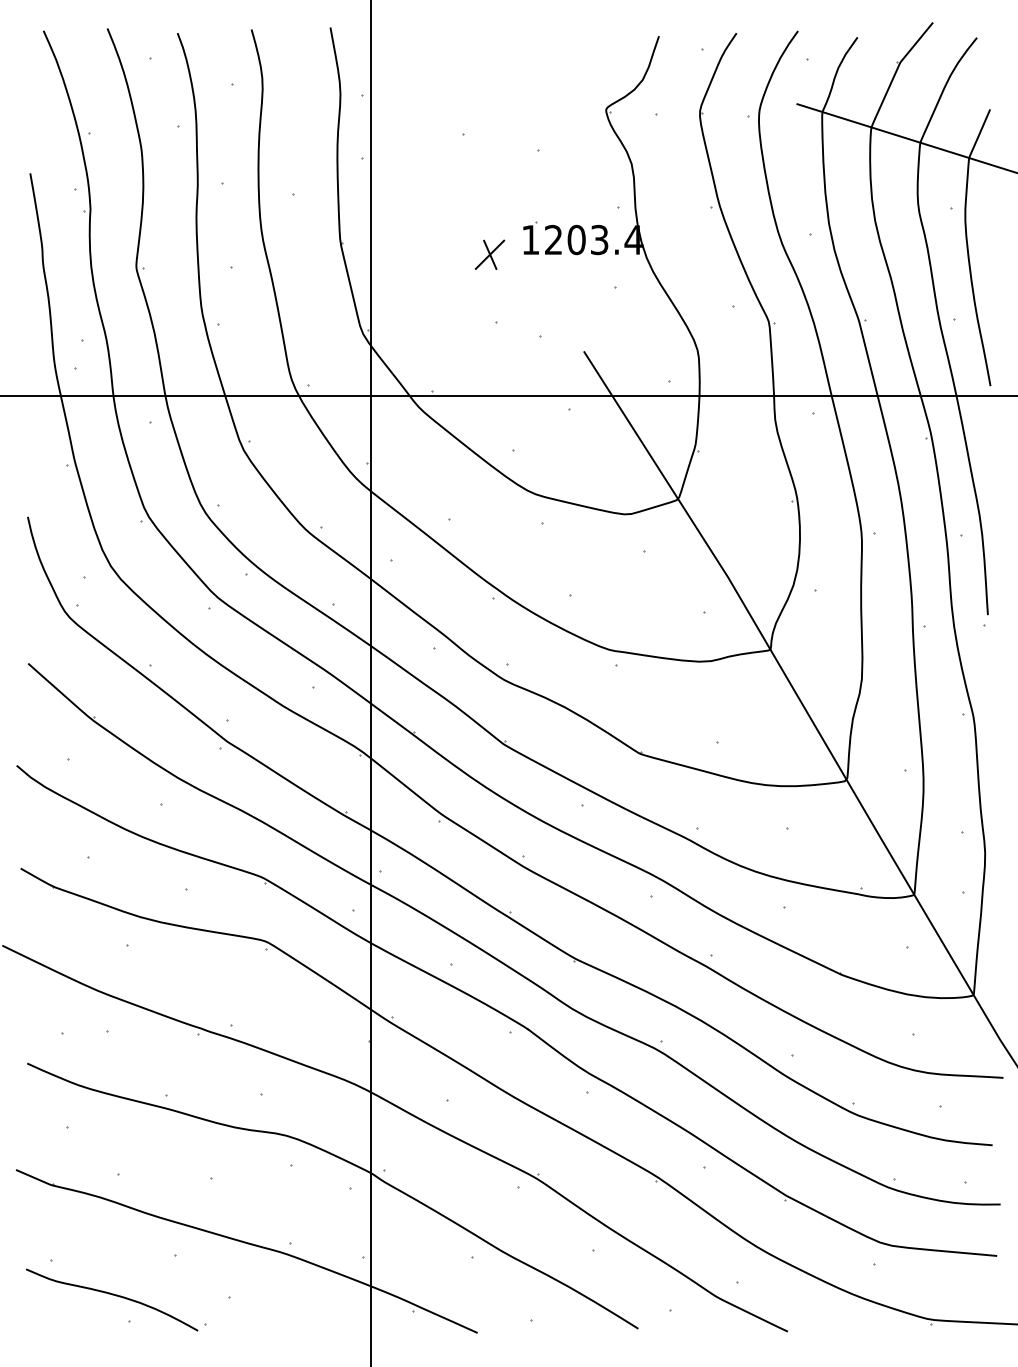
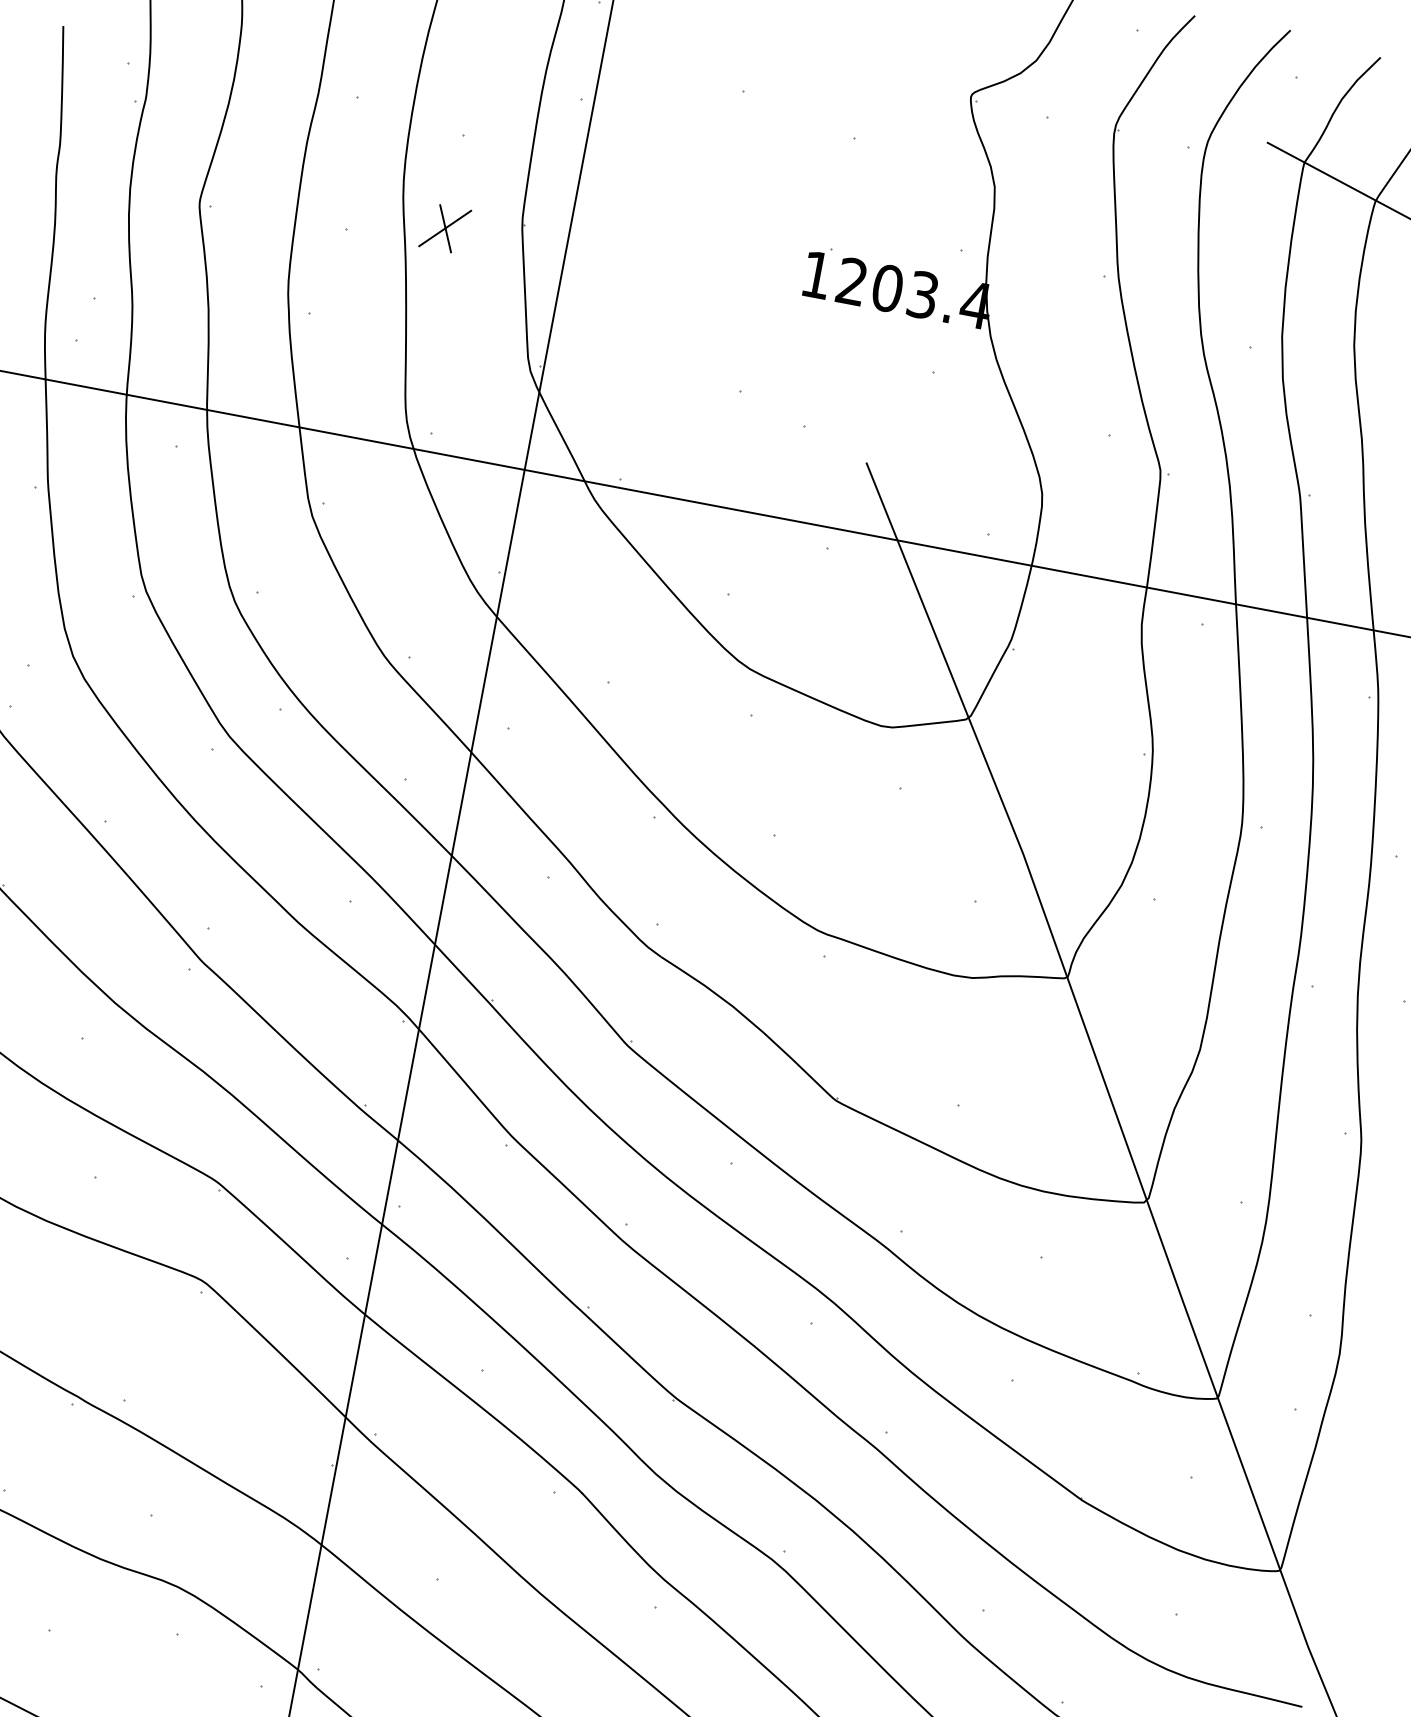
part: (489, 254) -> (444, 227), moved

